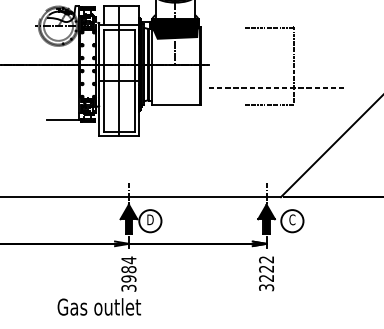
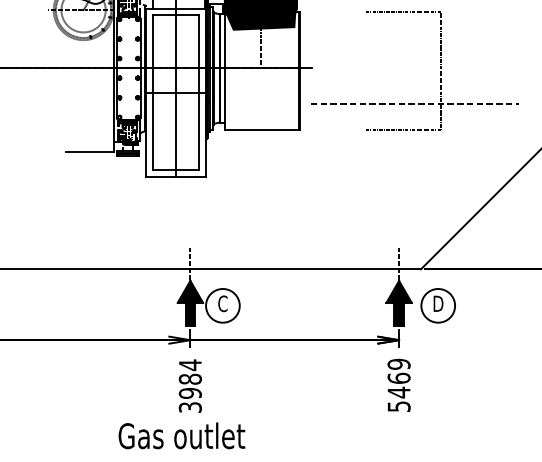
text: (150, 219) -> (223, 303), D -> C
text: (292, 219) -> (438, 303), C -> D
text: (266, 273) -> (398, 385), 3222 -> 5469
text: (99, 306) -> (182, 435), moved

